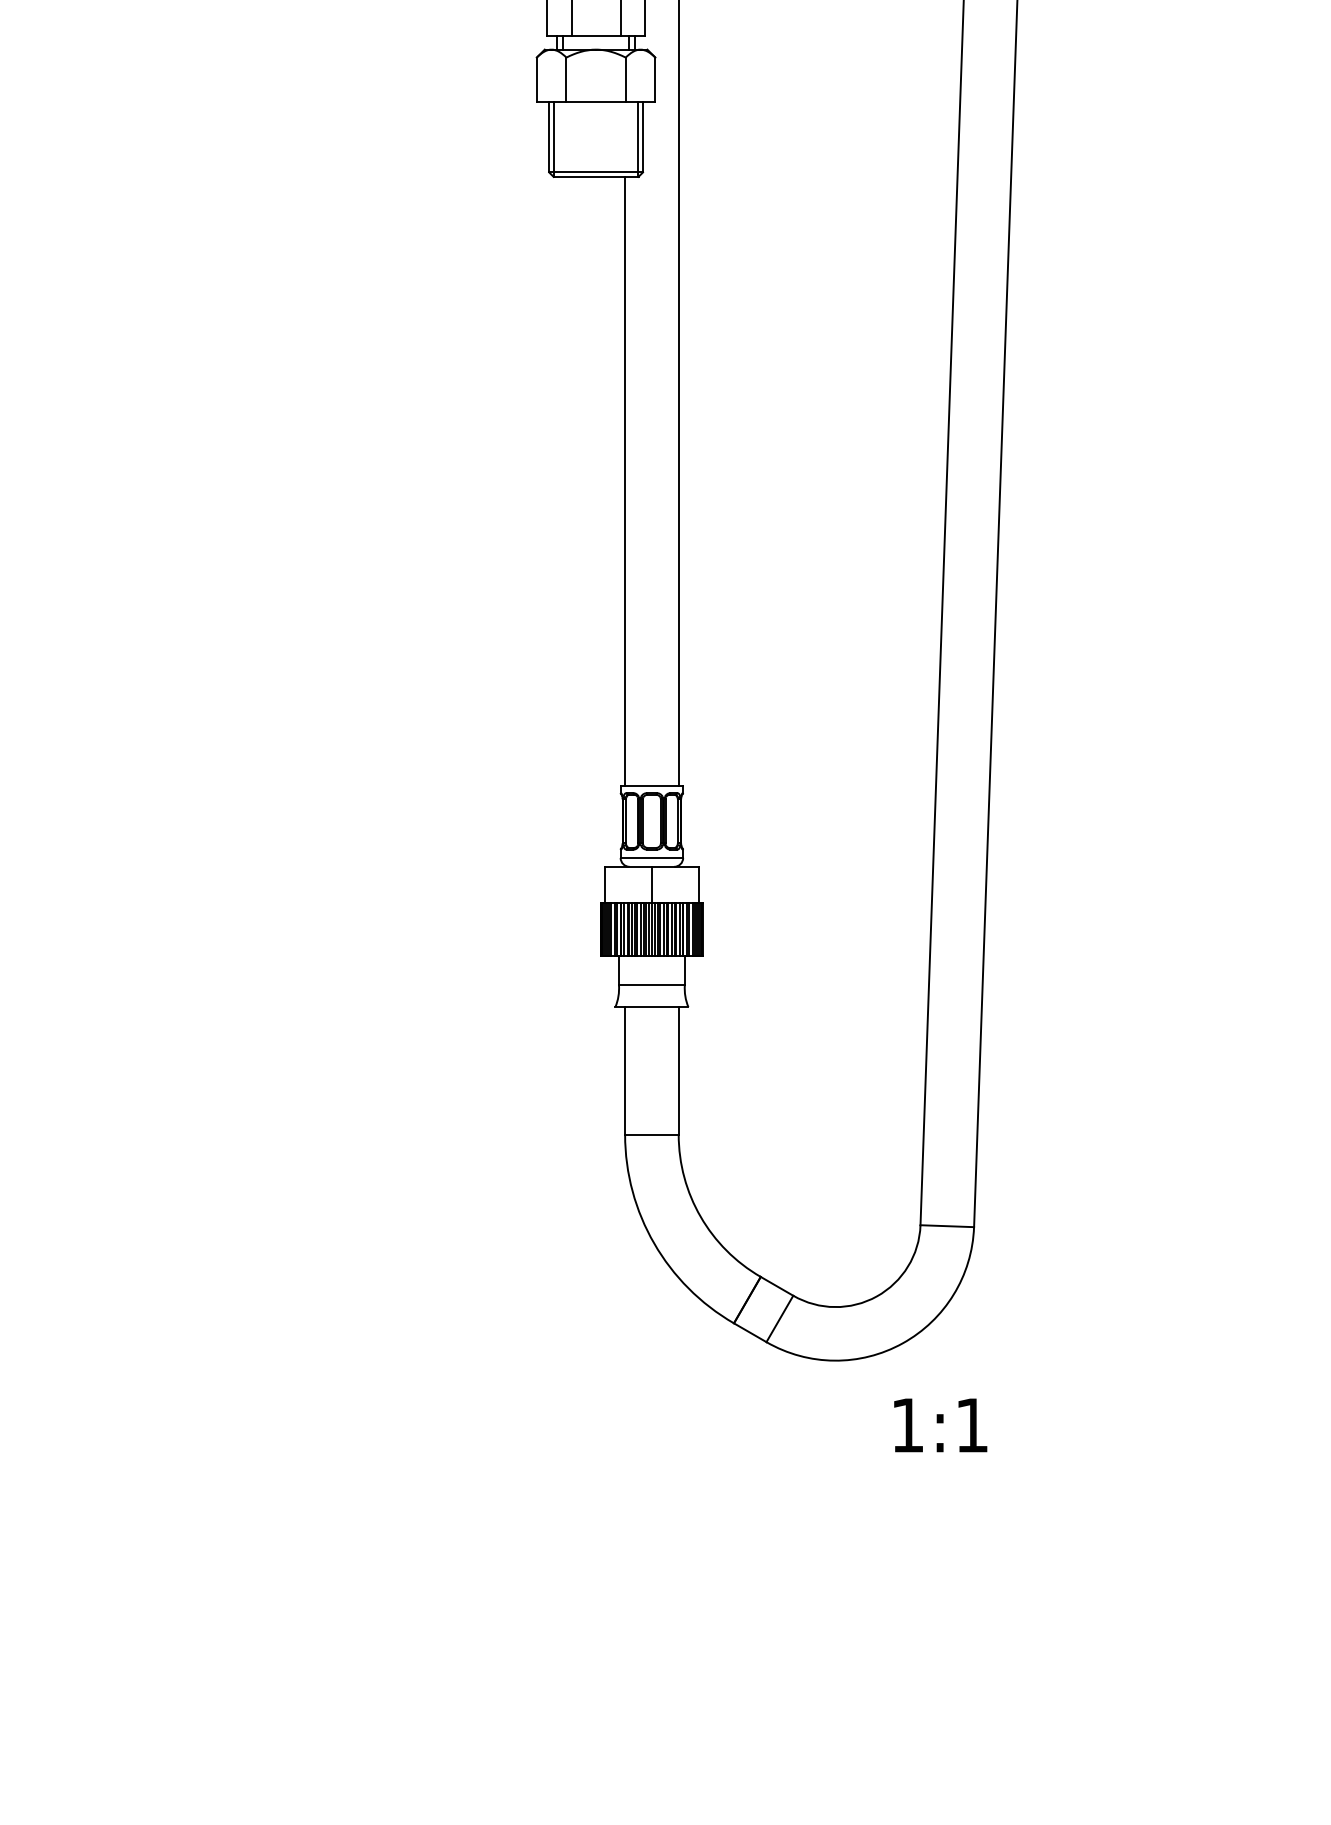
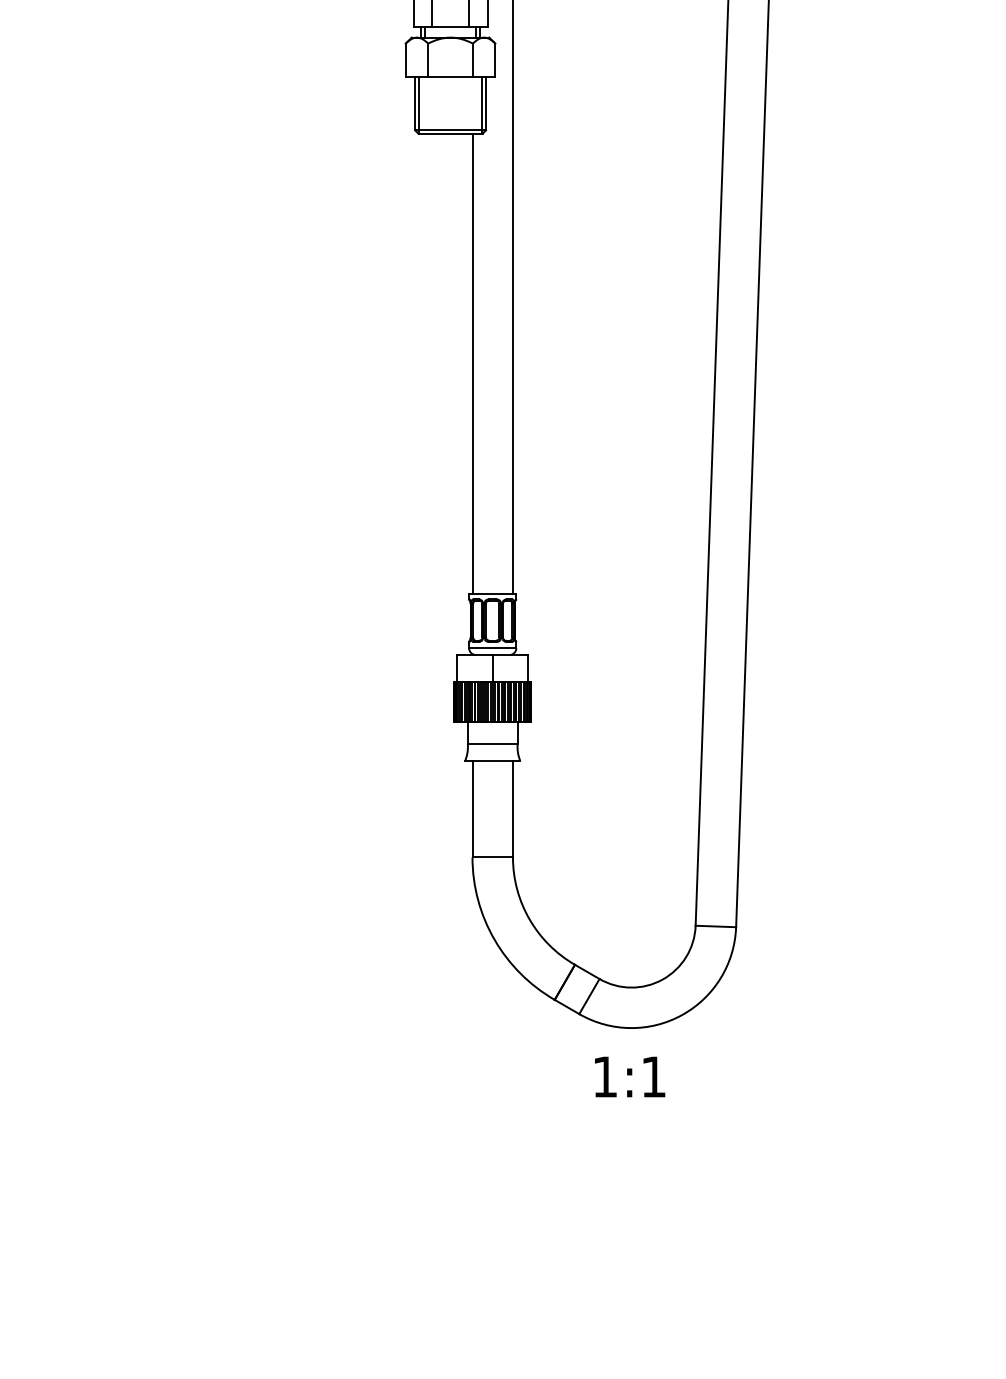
text: (940, 1425) -> (629, 1077), moved

